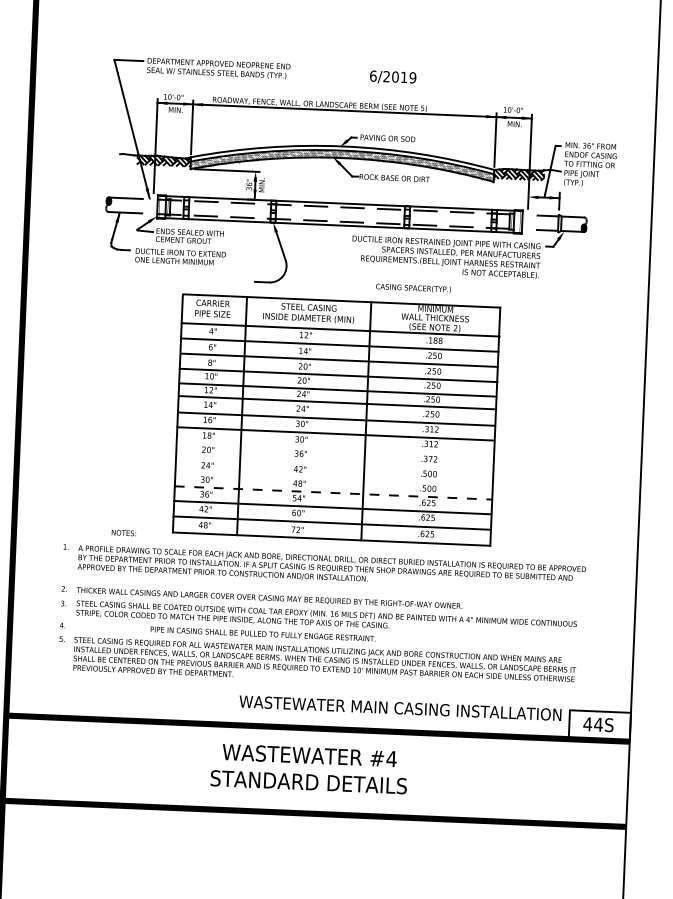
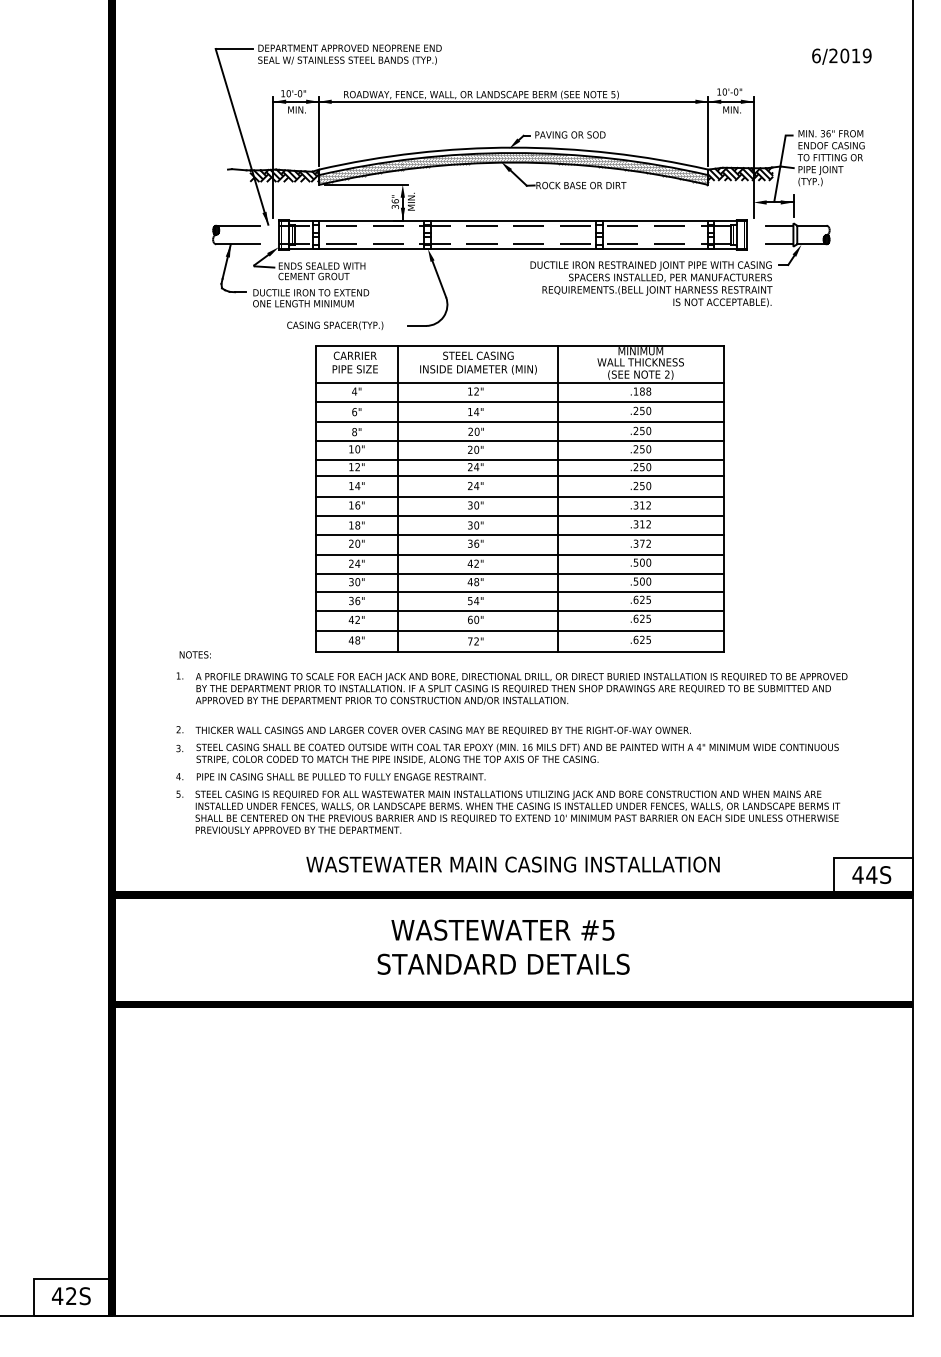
text: (392, 77) -> (841, 56), moved
text: (413, 288) -> (335, 325), moved
line: (335, 448) -> (519, 535), added
line: (334, 463) -> (519, 554), added
line: (333, 478) -> (519, 573), added
line: (333, 493) -> (519, 592), dashed -> solid
text: (123, 532) -> (194, 654), moved
text: (262, 633) -> (340, 776), moved
text: (400, 708) -> (512, 864), moved
text: (391, 759) -> (608, 930), #4 -> #5

